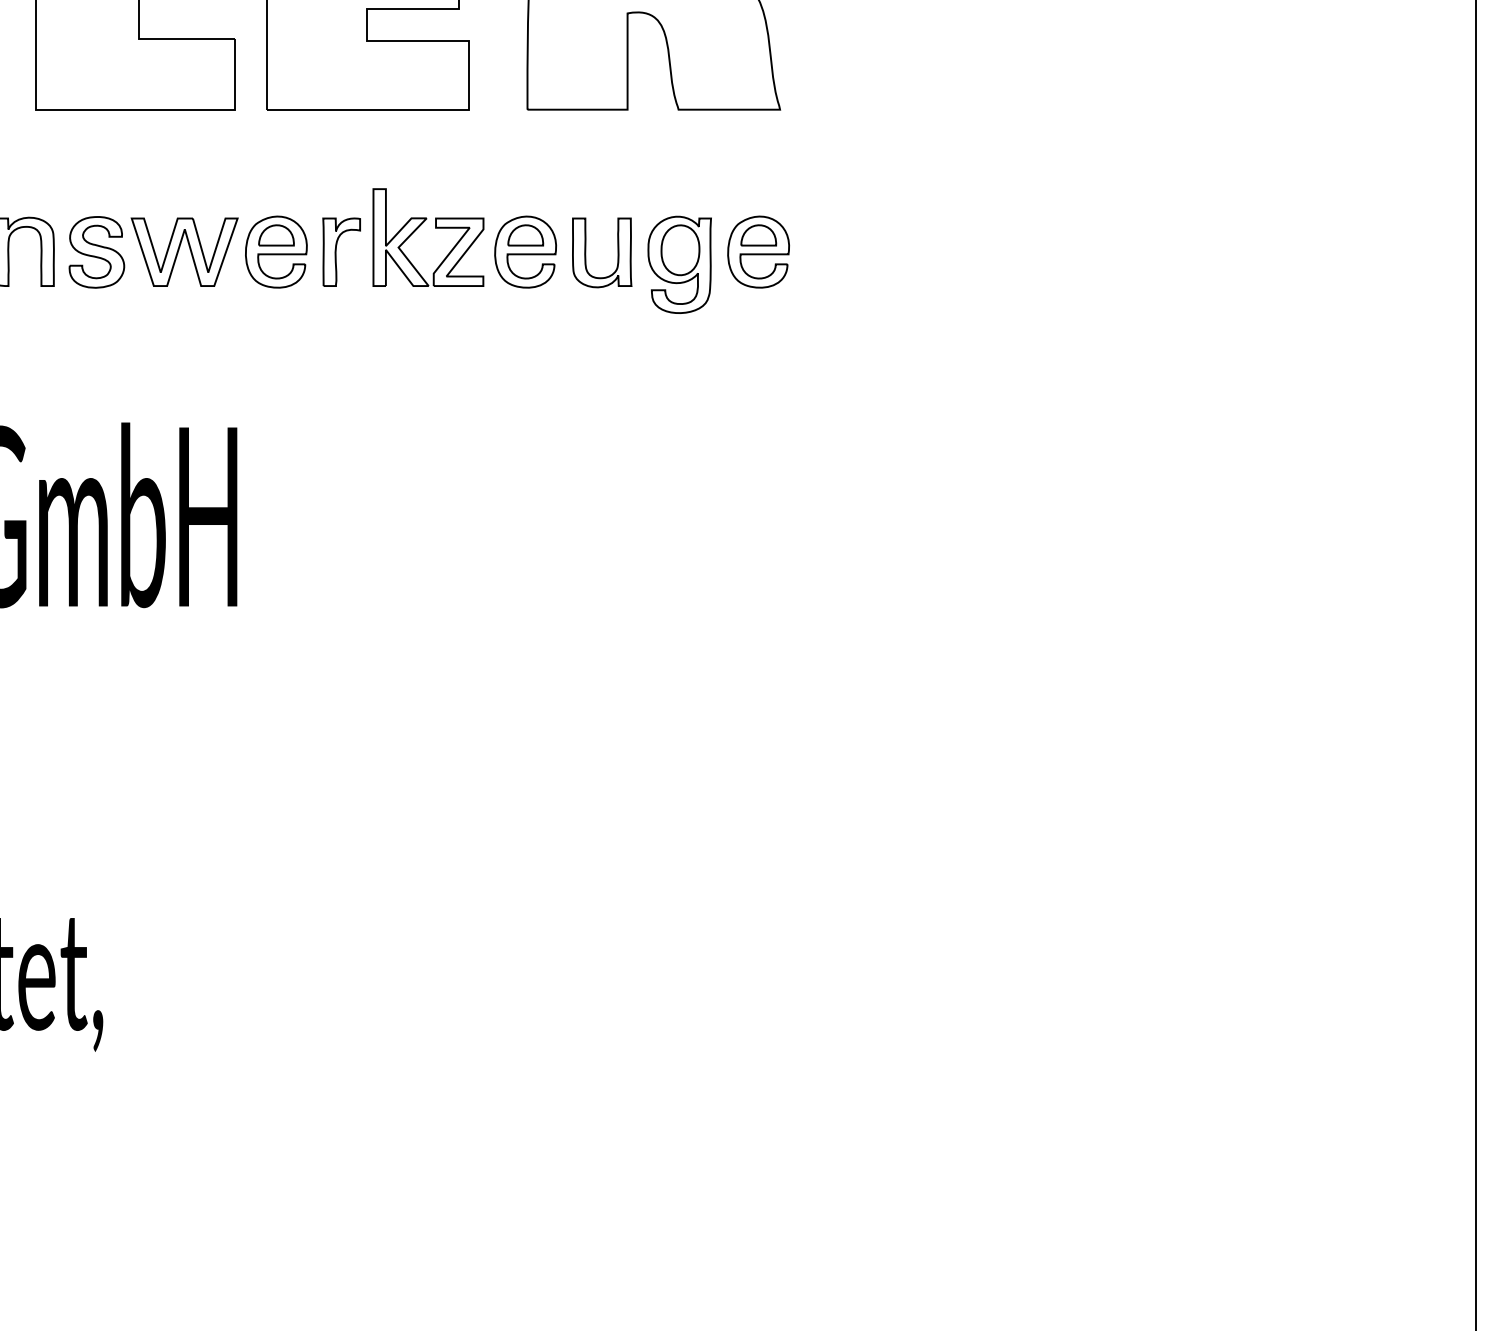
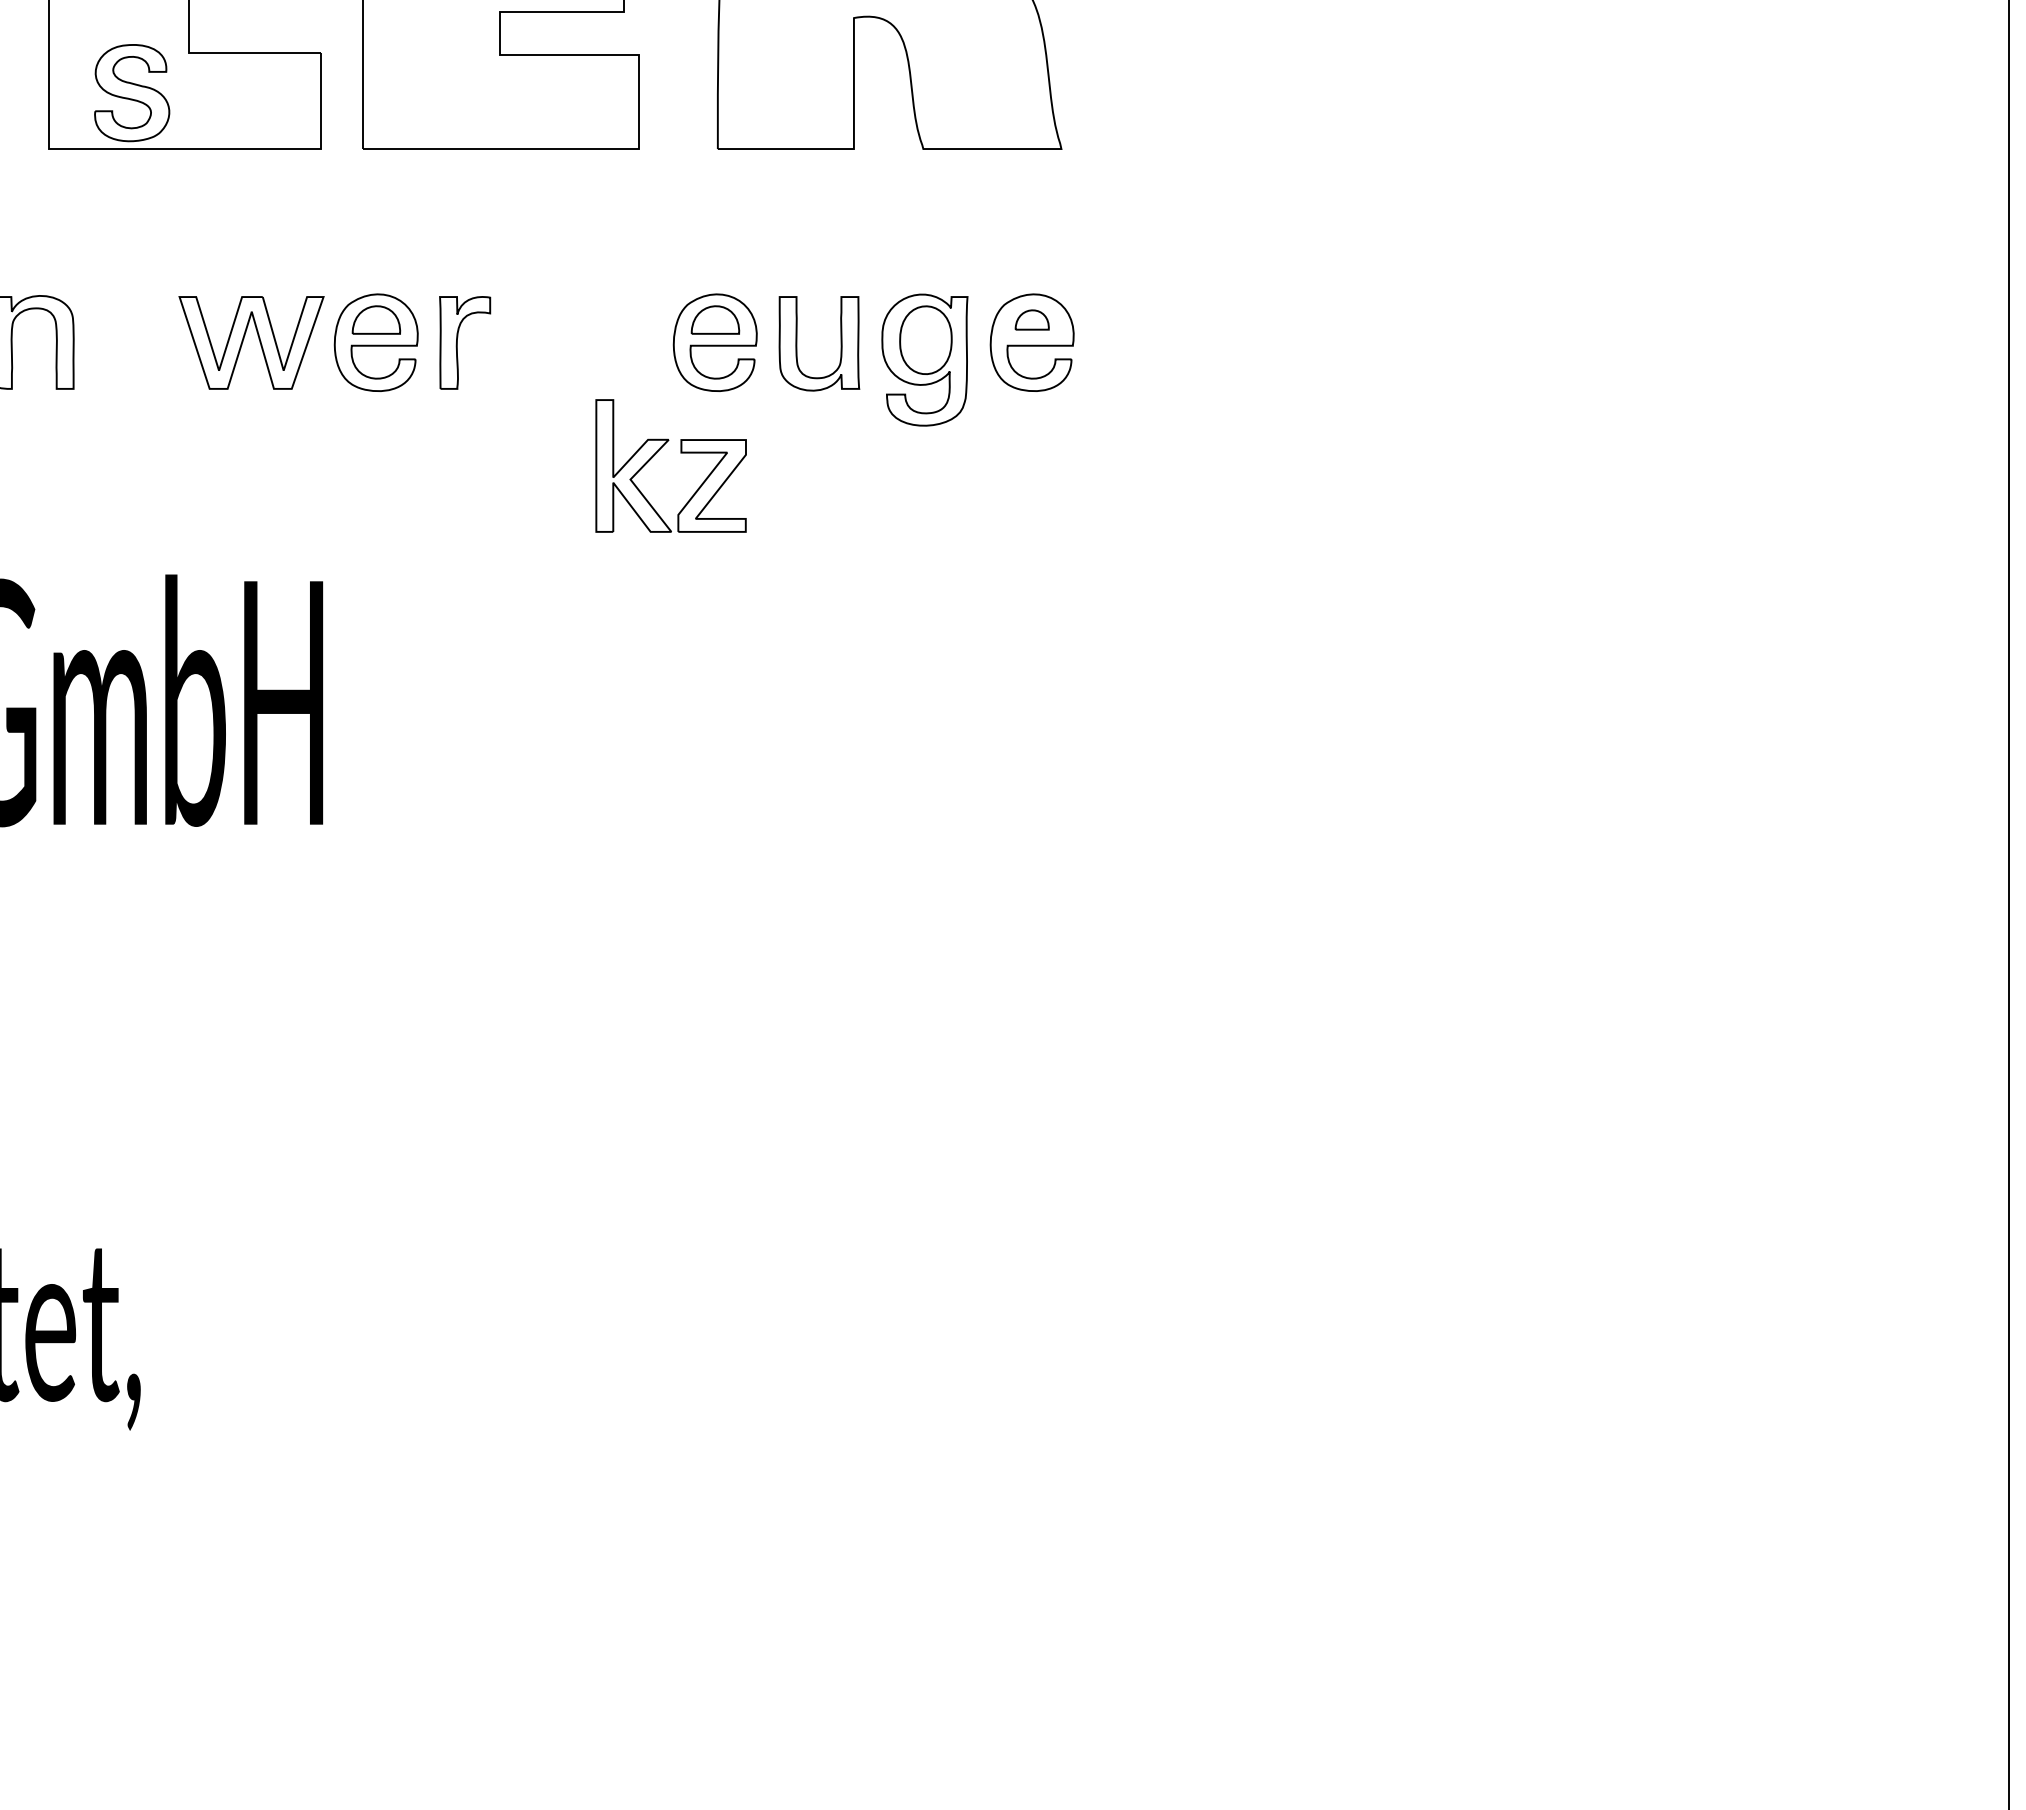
part: (435, 228) -> (680, 453), moved
part: (758, 235) -> (1031, 319), size x0.7
part: (97, 252) -> (132, 93), moved

